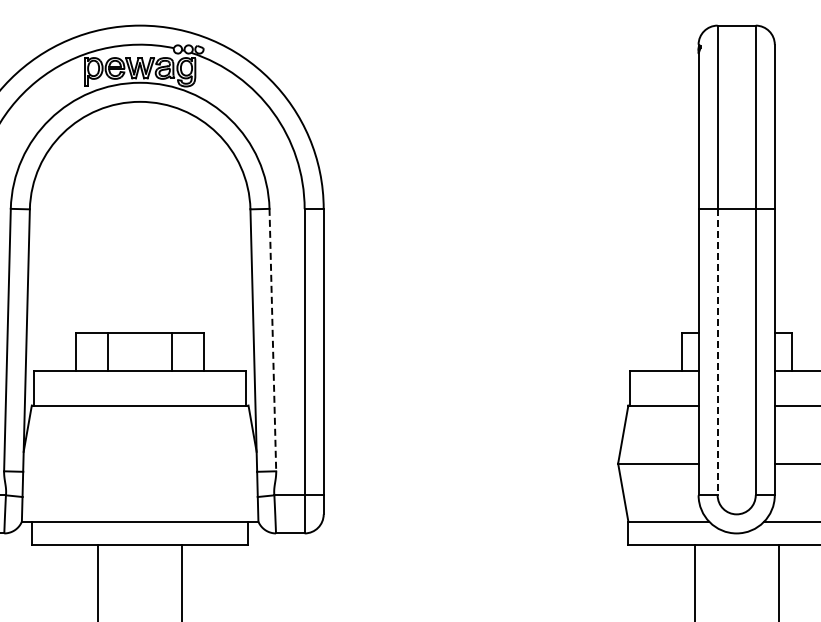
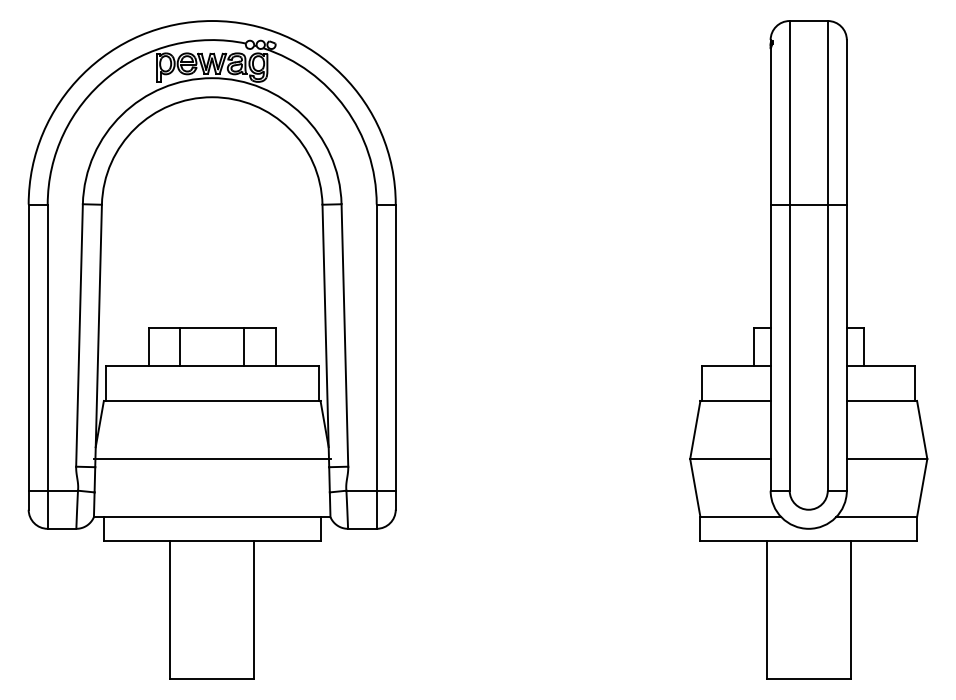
line: (272, 340) -> (344, 335), dashed -> solid
line: (717, 353) -> (789, 348), dashed -> solid
line: (139, 464) -> (211, 459), added

